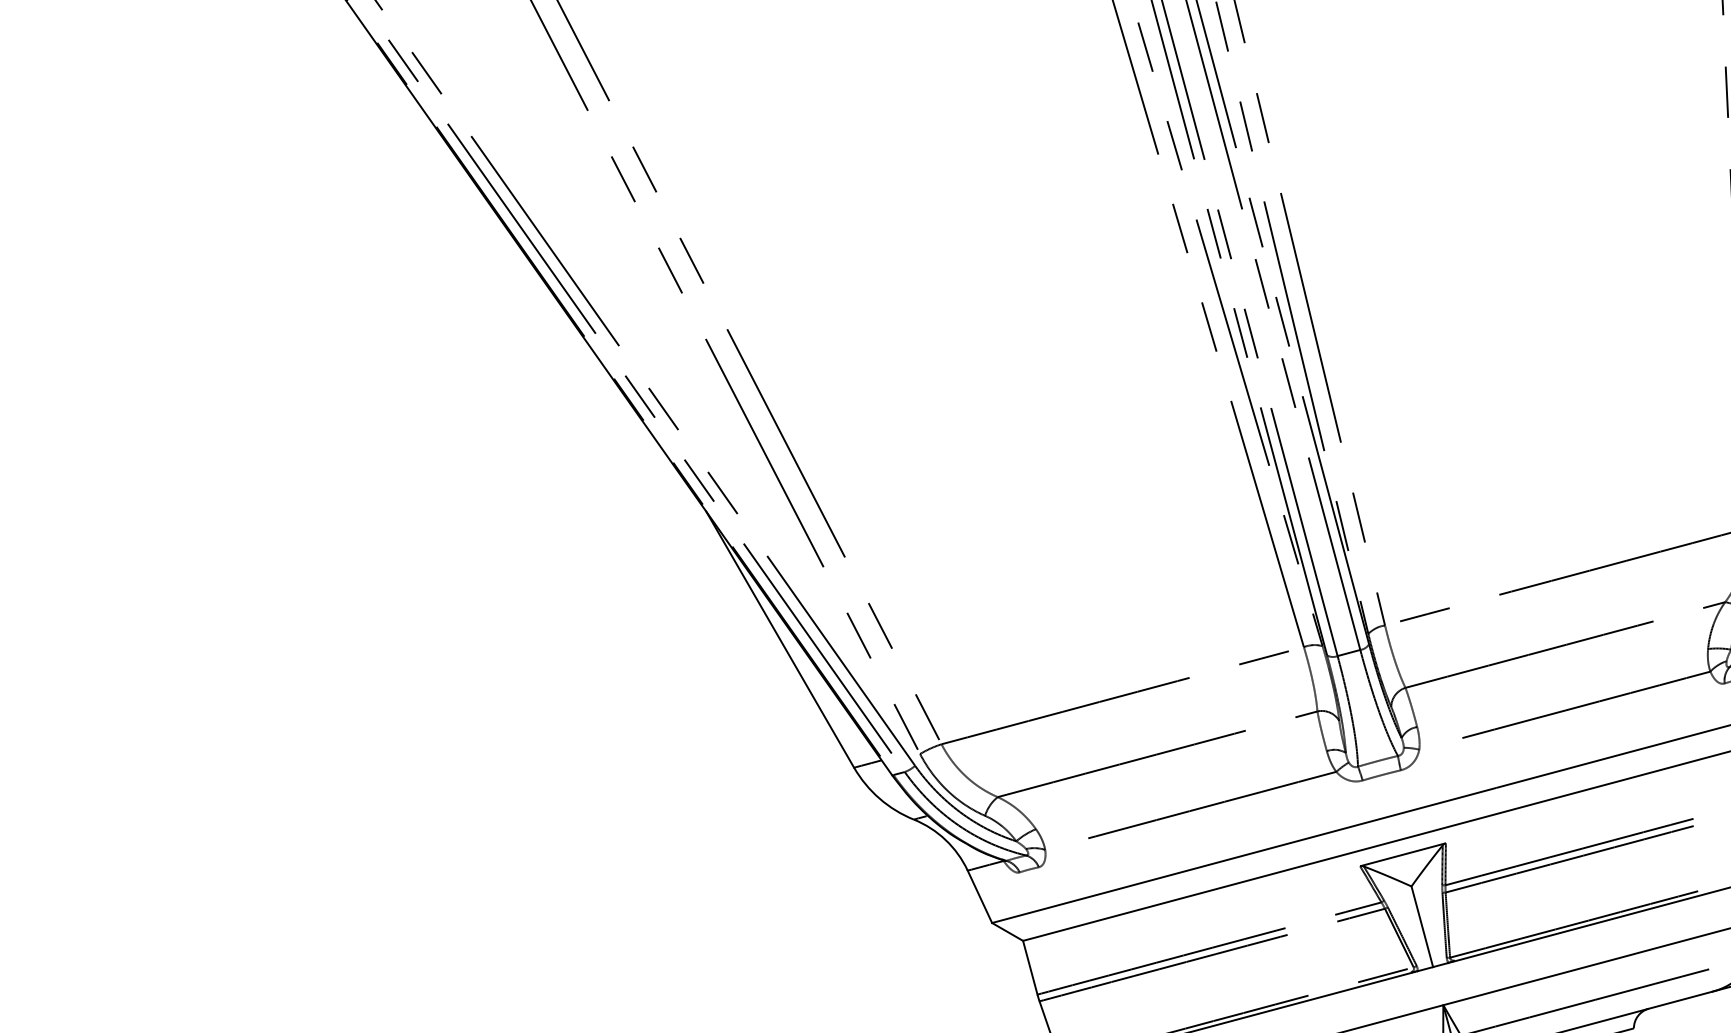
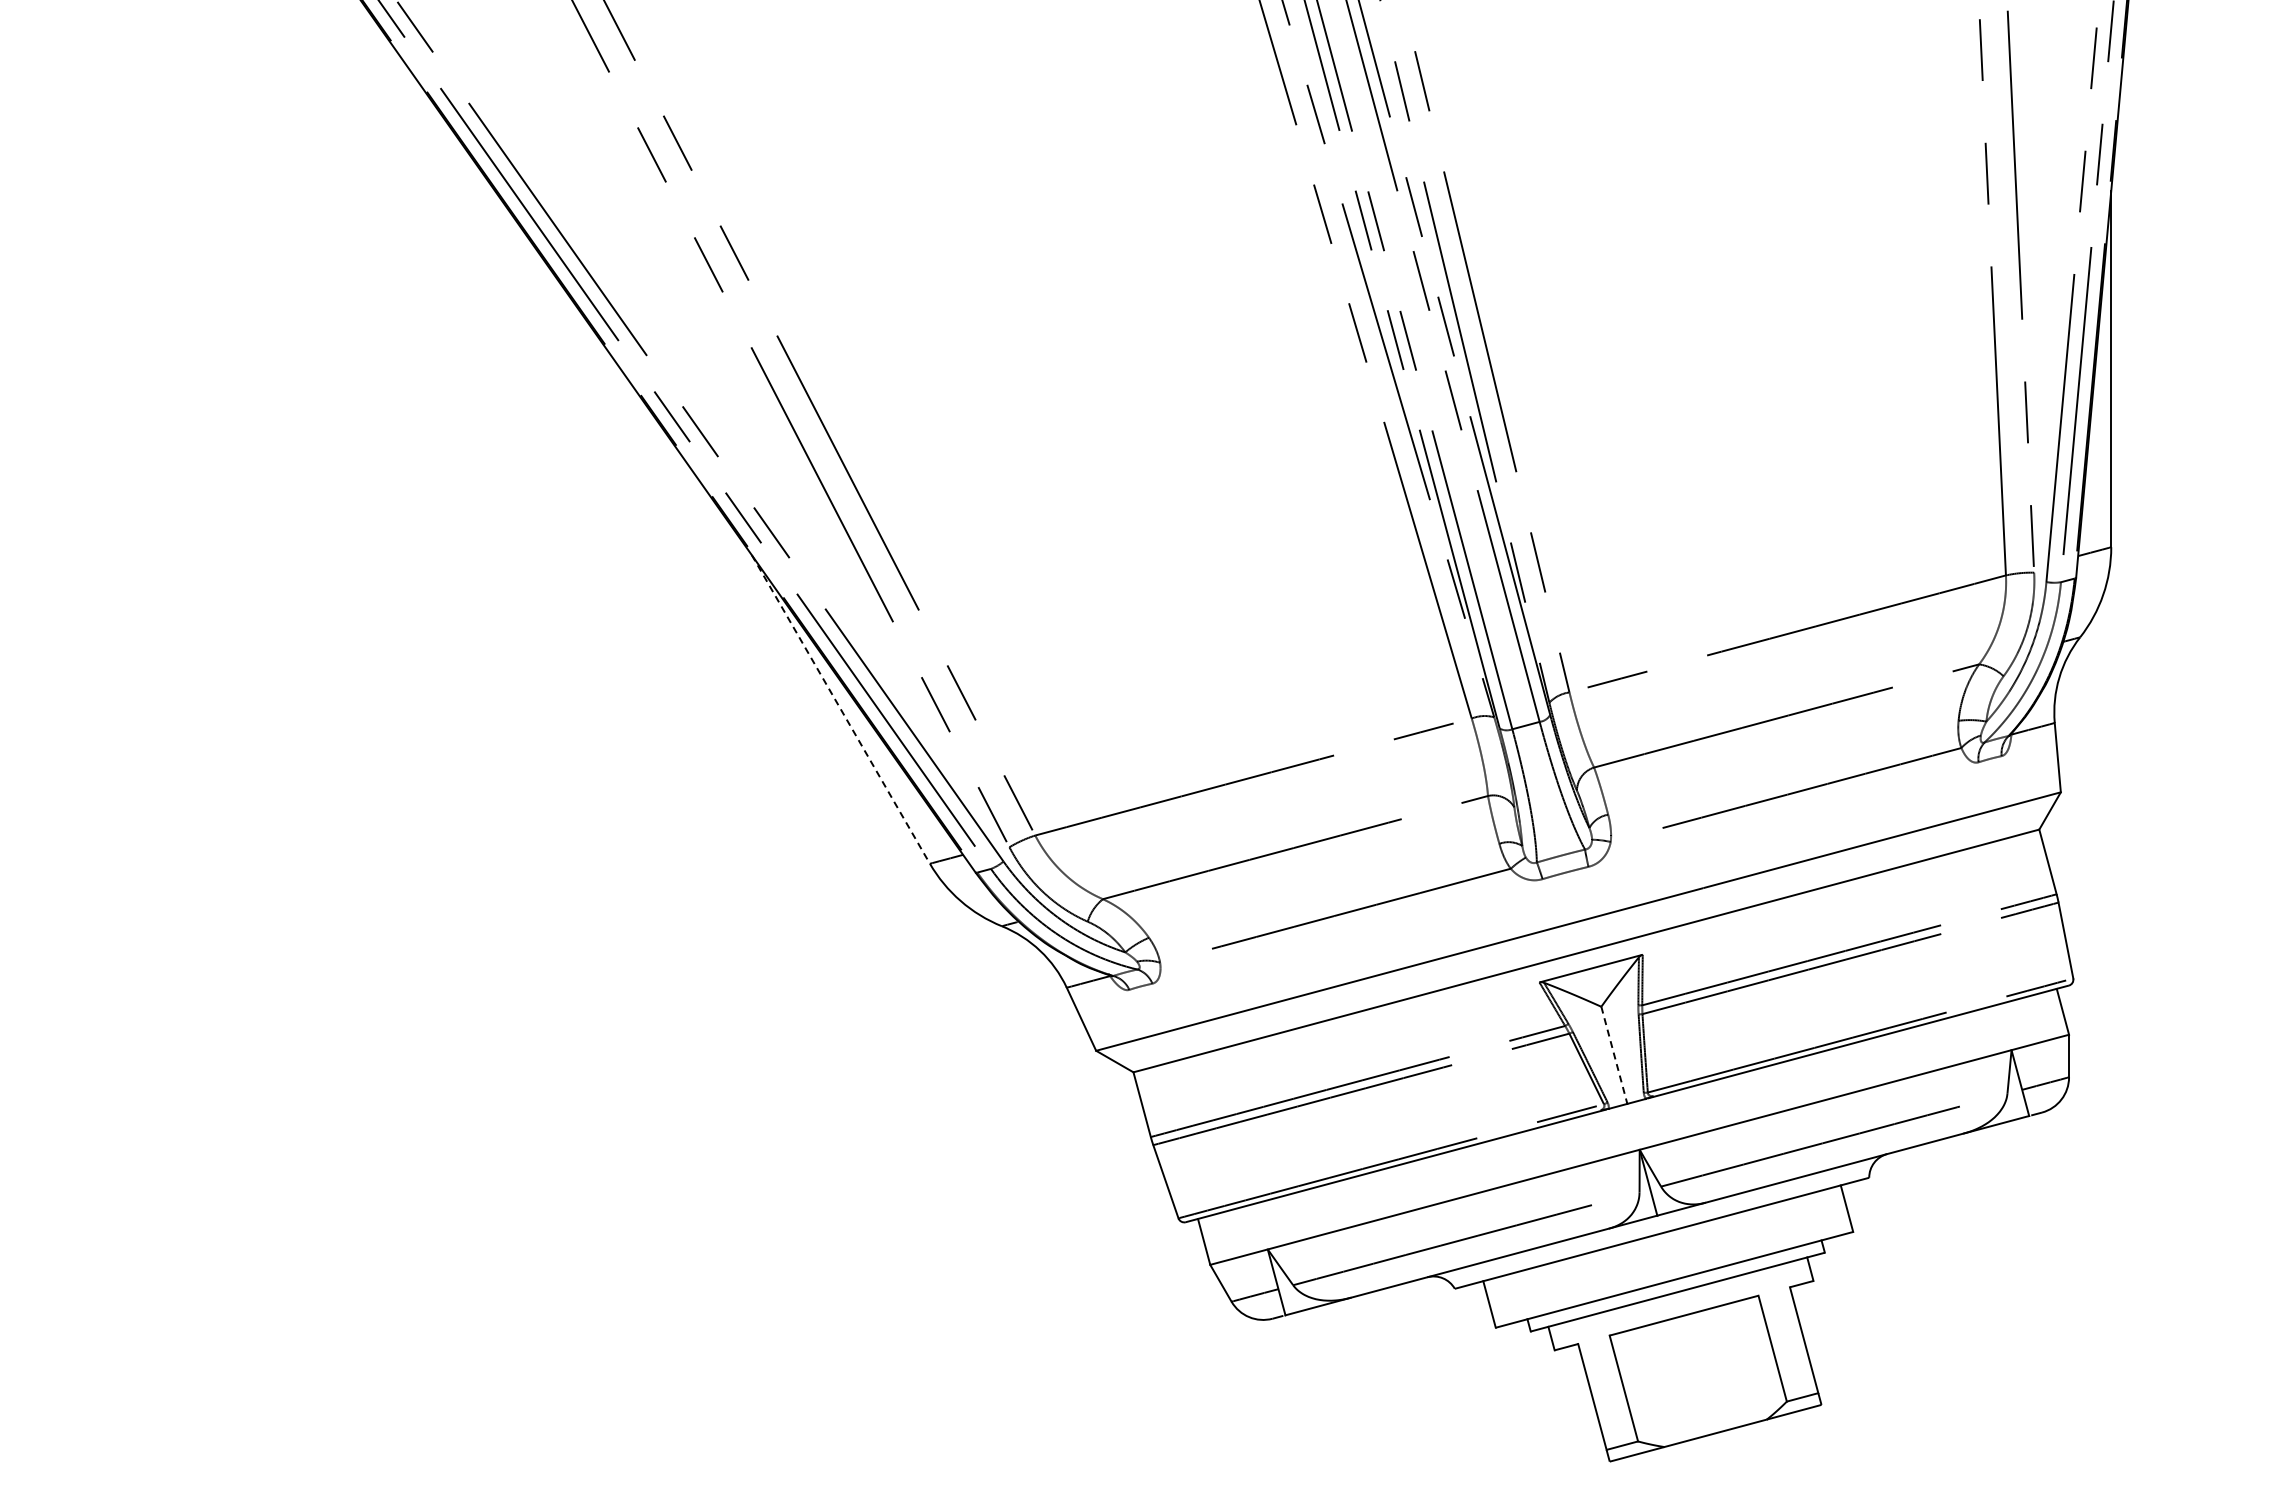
line: (780, 639) -> (841, 709), solid -> dashed
line: (1422, 926) -> (1614, 1055), solid -> dashed

